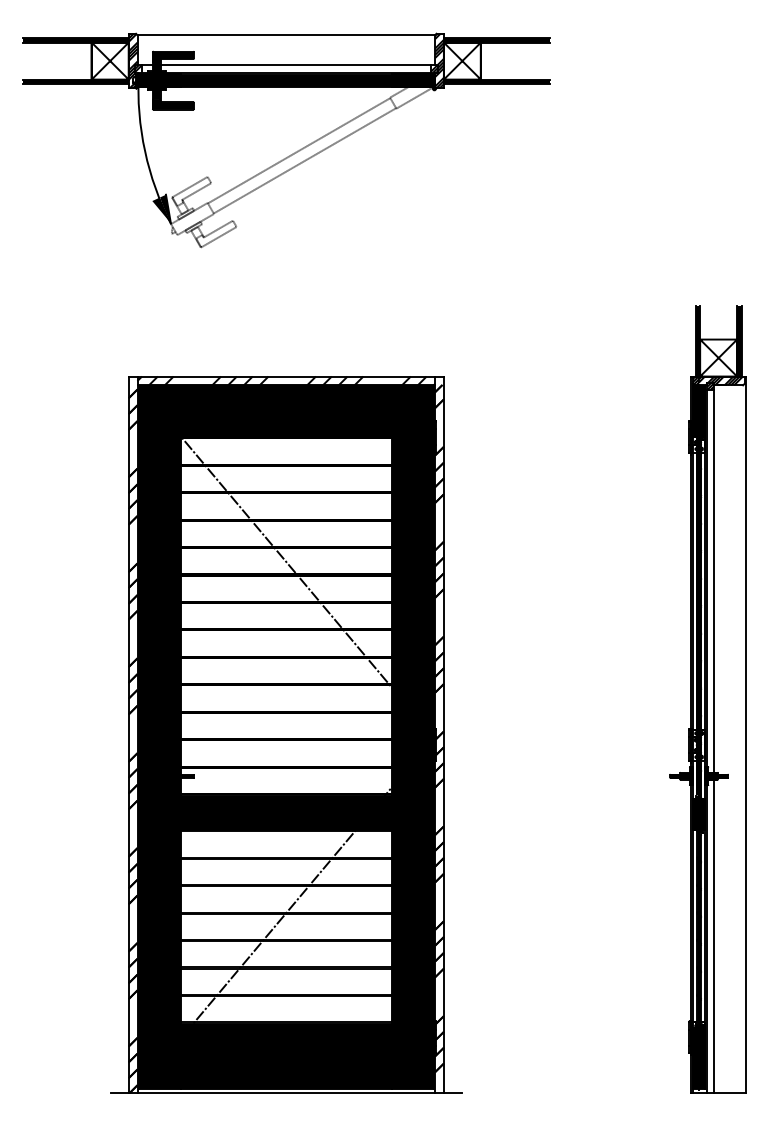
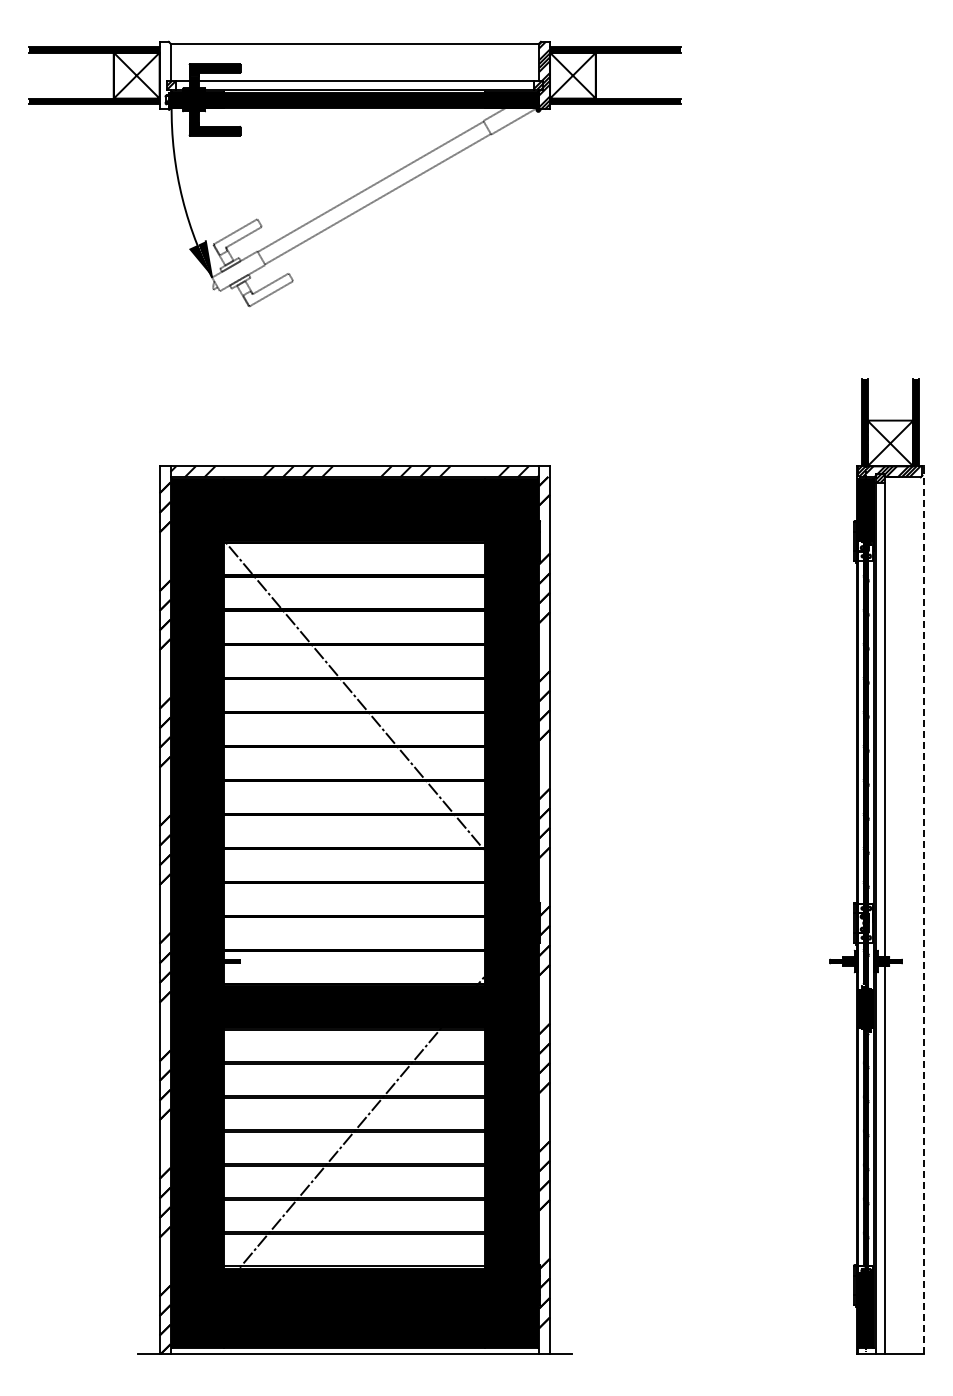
hatch: (132, 60) -> (164, 75), removed
line: (746, 735) -> (924, 910), solid -> dashed

